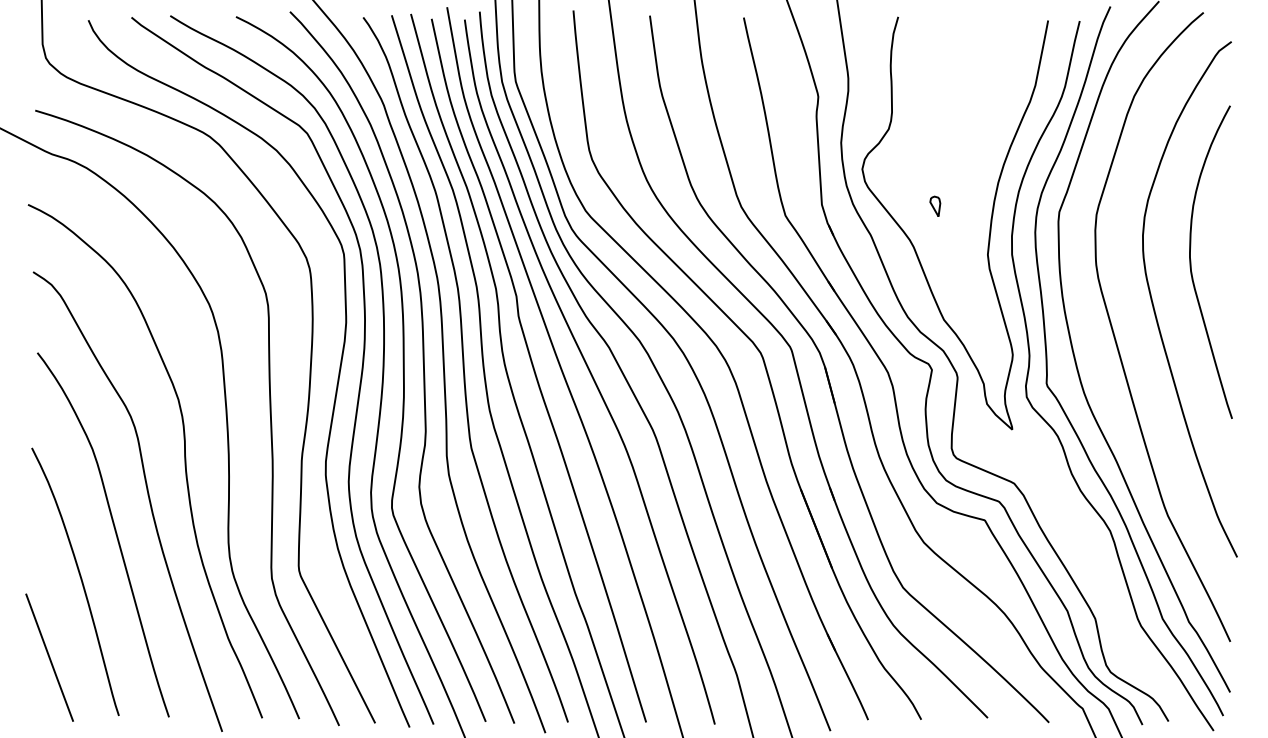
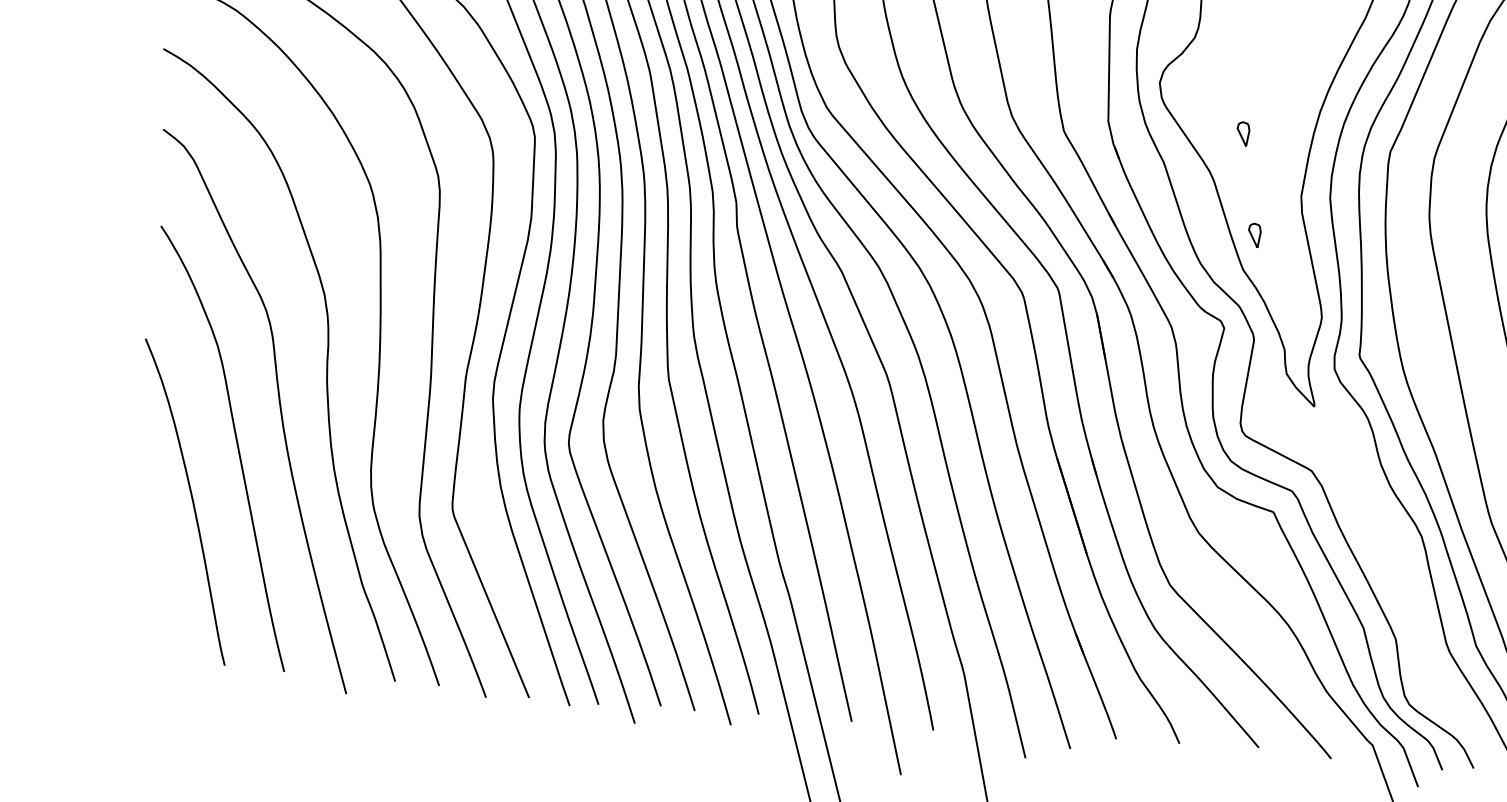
part: (951, 289) -> (1254, 234), added
line: (49, 657) -> (147, 589), removed

